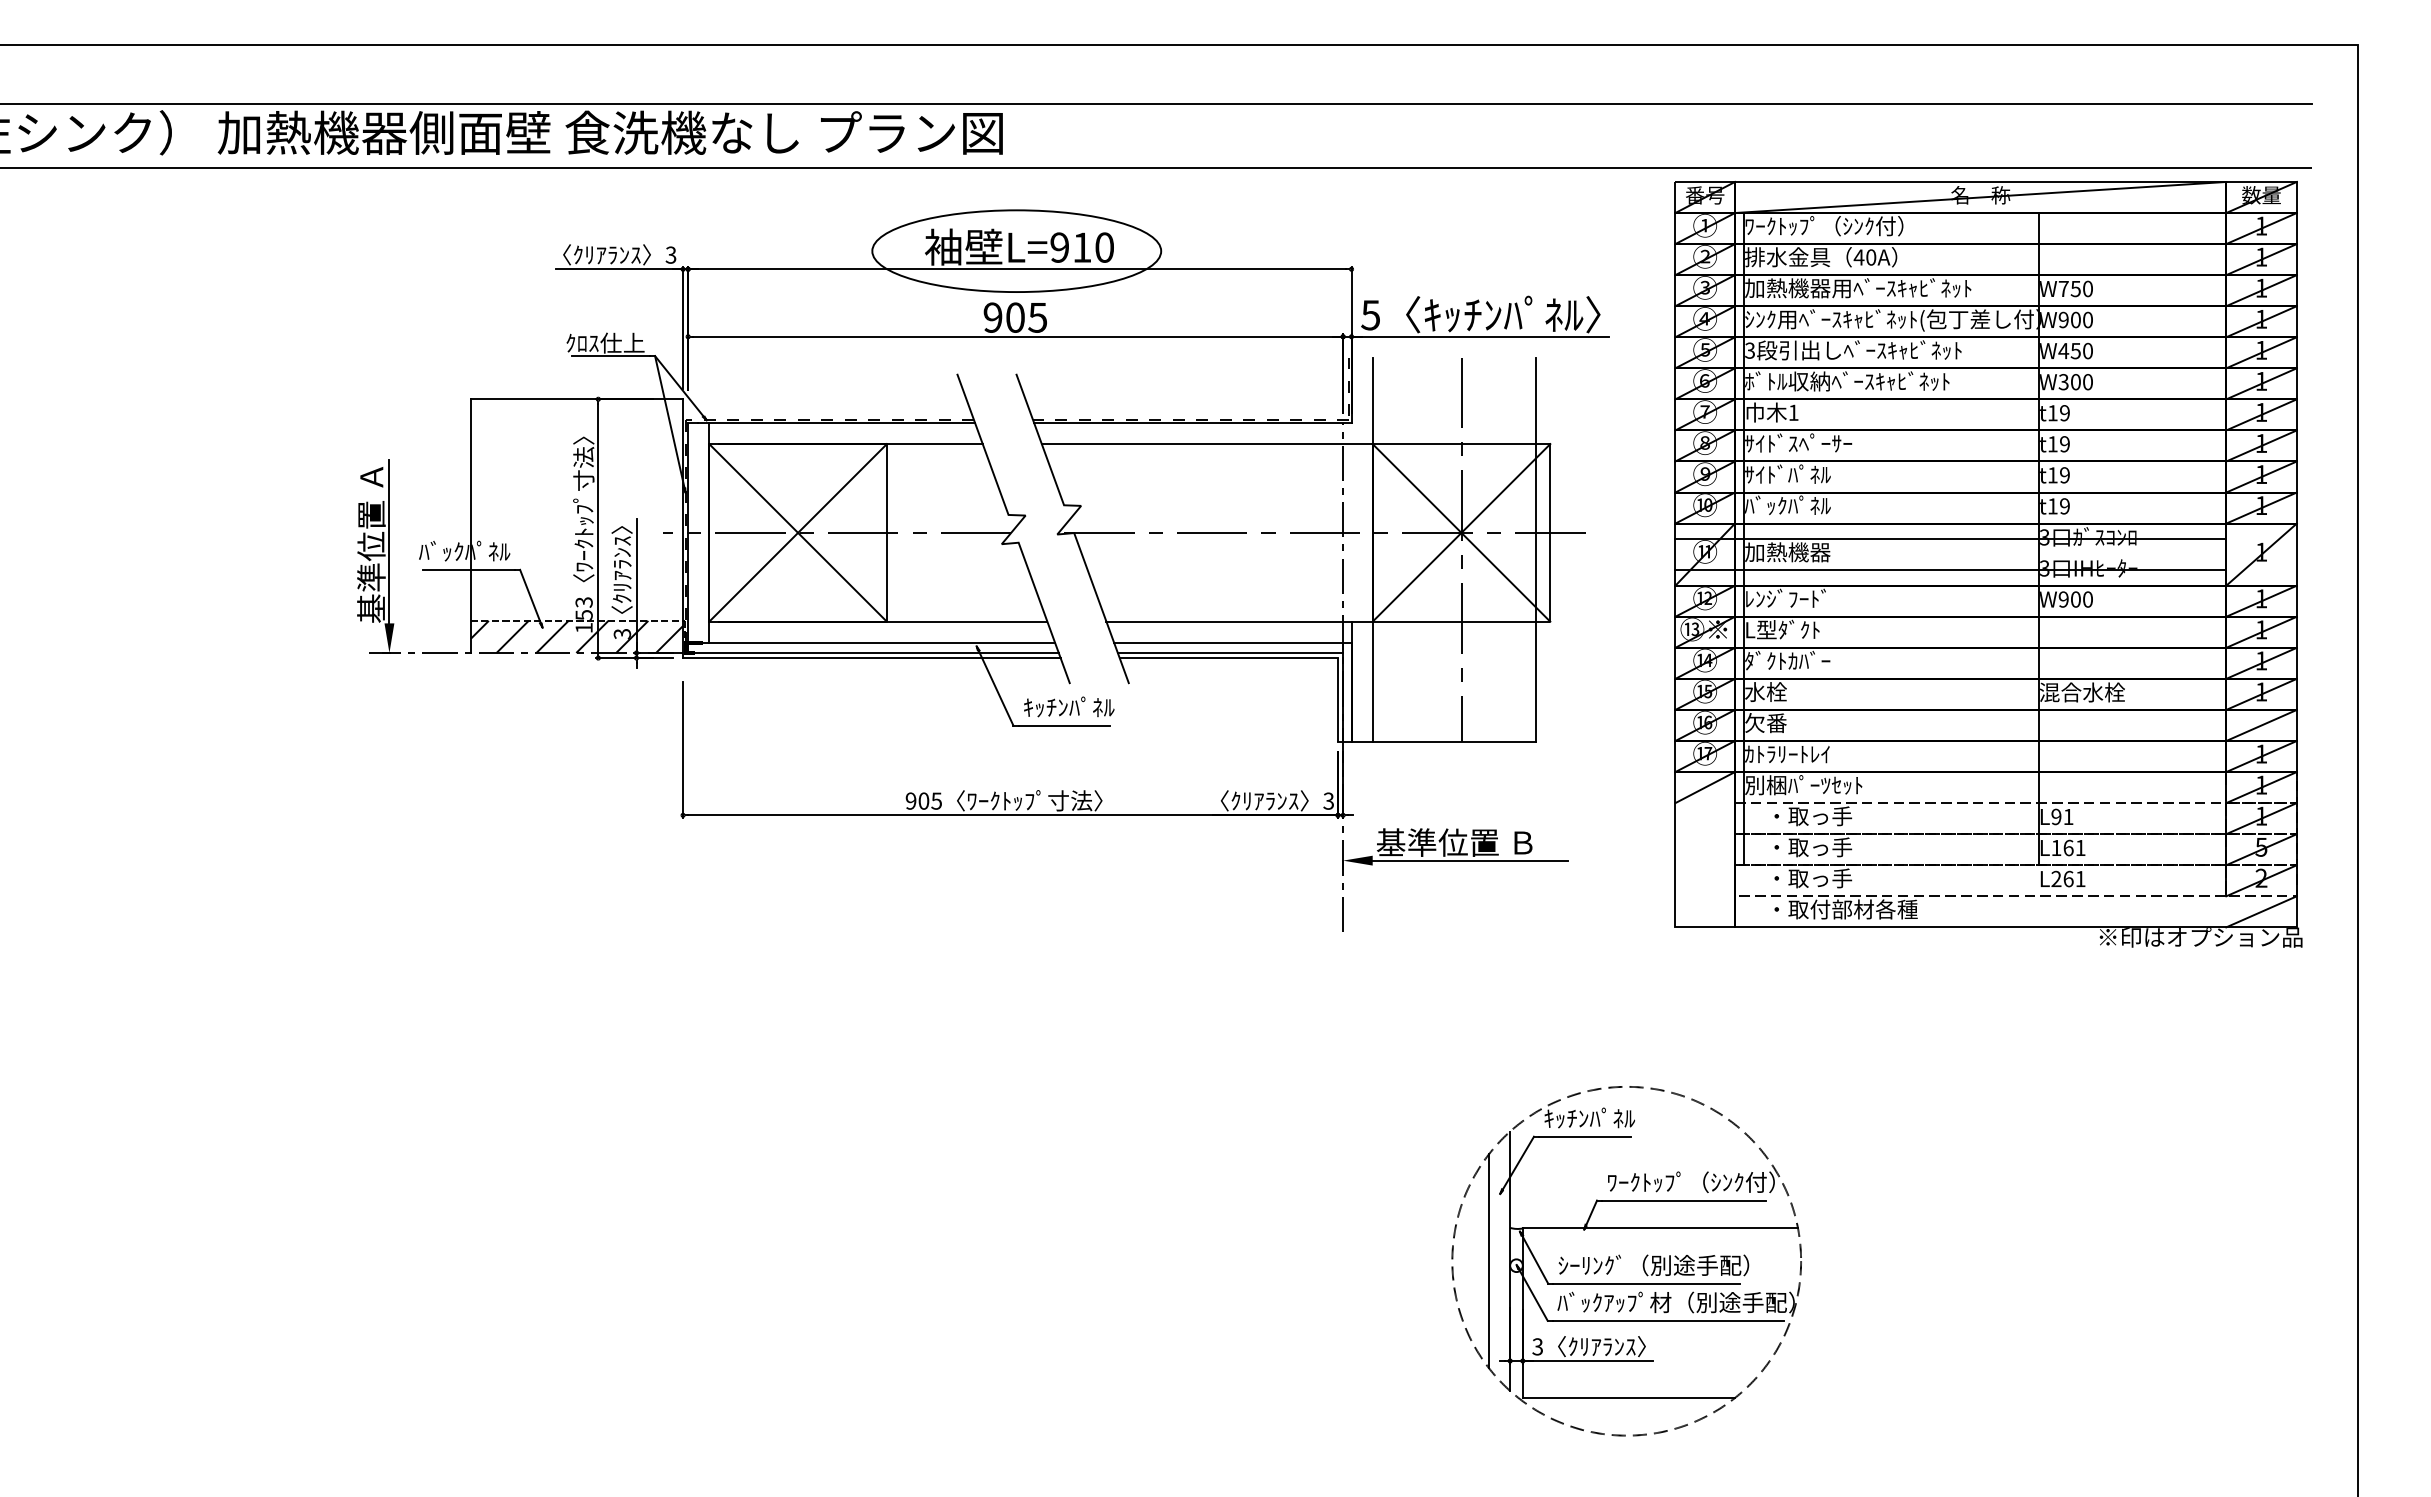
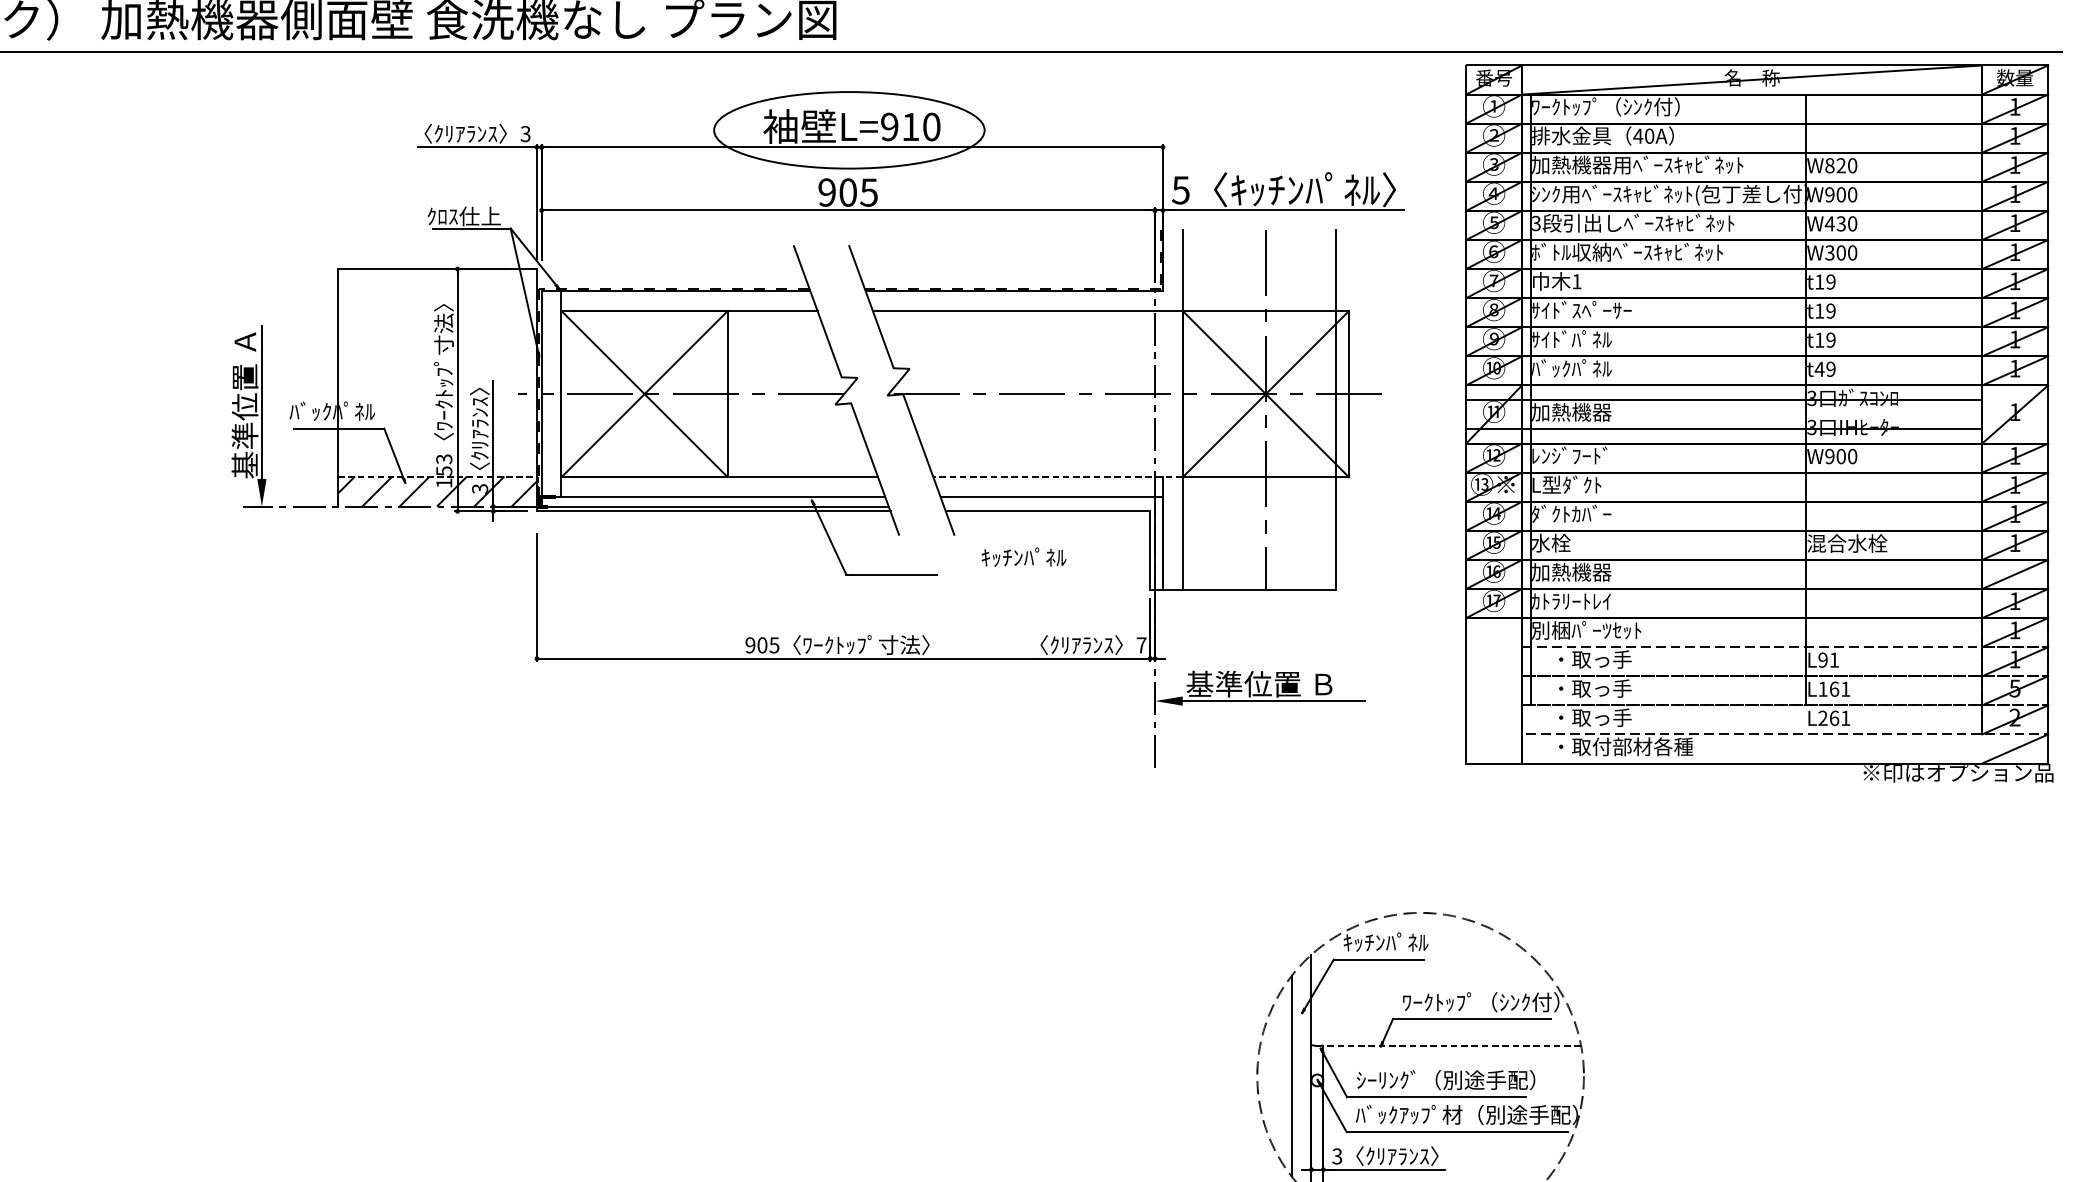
text: (2069, 288) -> (1835, 165), W750 -> W820
text: (2075, 350) -> (1840, 223), W450 -> W430
text: (2052, 506) -> (1819, 369), t19 -> t49
line: (1239, 621) -> (1057, 477), solid -> dashed
line: (1230, 653) -> (1049, 507), removed
text: (1069, 706) -> (1024, 556), moved
text: (1787, 723) -> (1571, 572), 欠番 -> 加熱機器
line: (1704, 787) -> (1493, 632), removed
text: (1328, 800) -> (1141, 644), 3 -> 7
line: (1660, 1228) -> (1452, 1045), solid -> dashed

